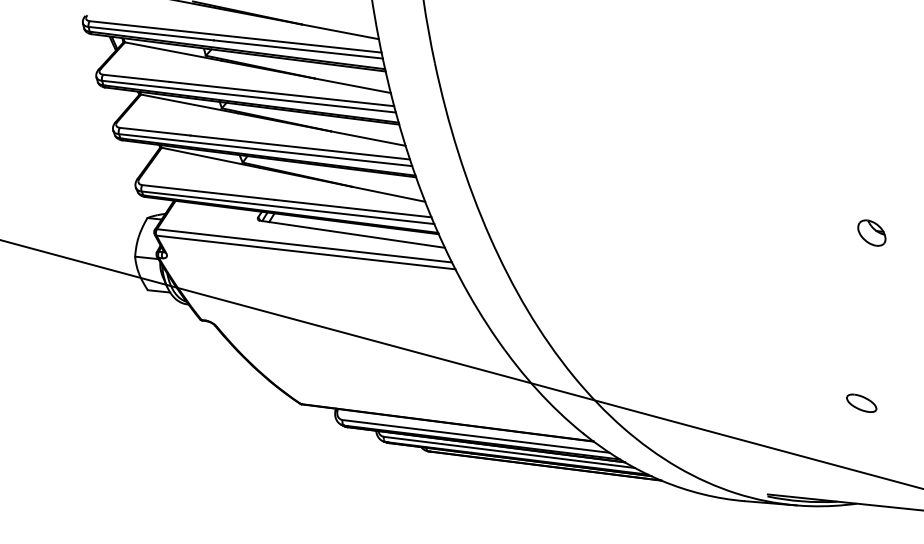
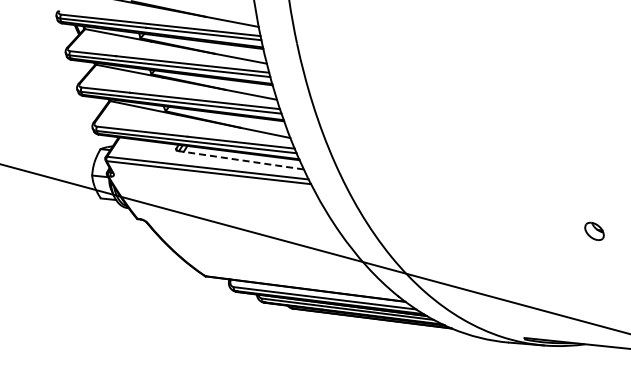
part: (871, 231) -> (594, 230), moved
line: (352, 234) -> (240, 160), solid -> dashed
part: (861, 403) -> (588, 275), removed

